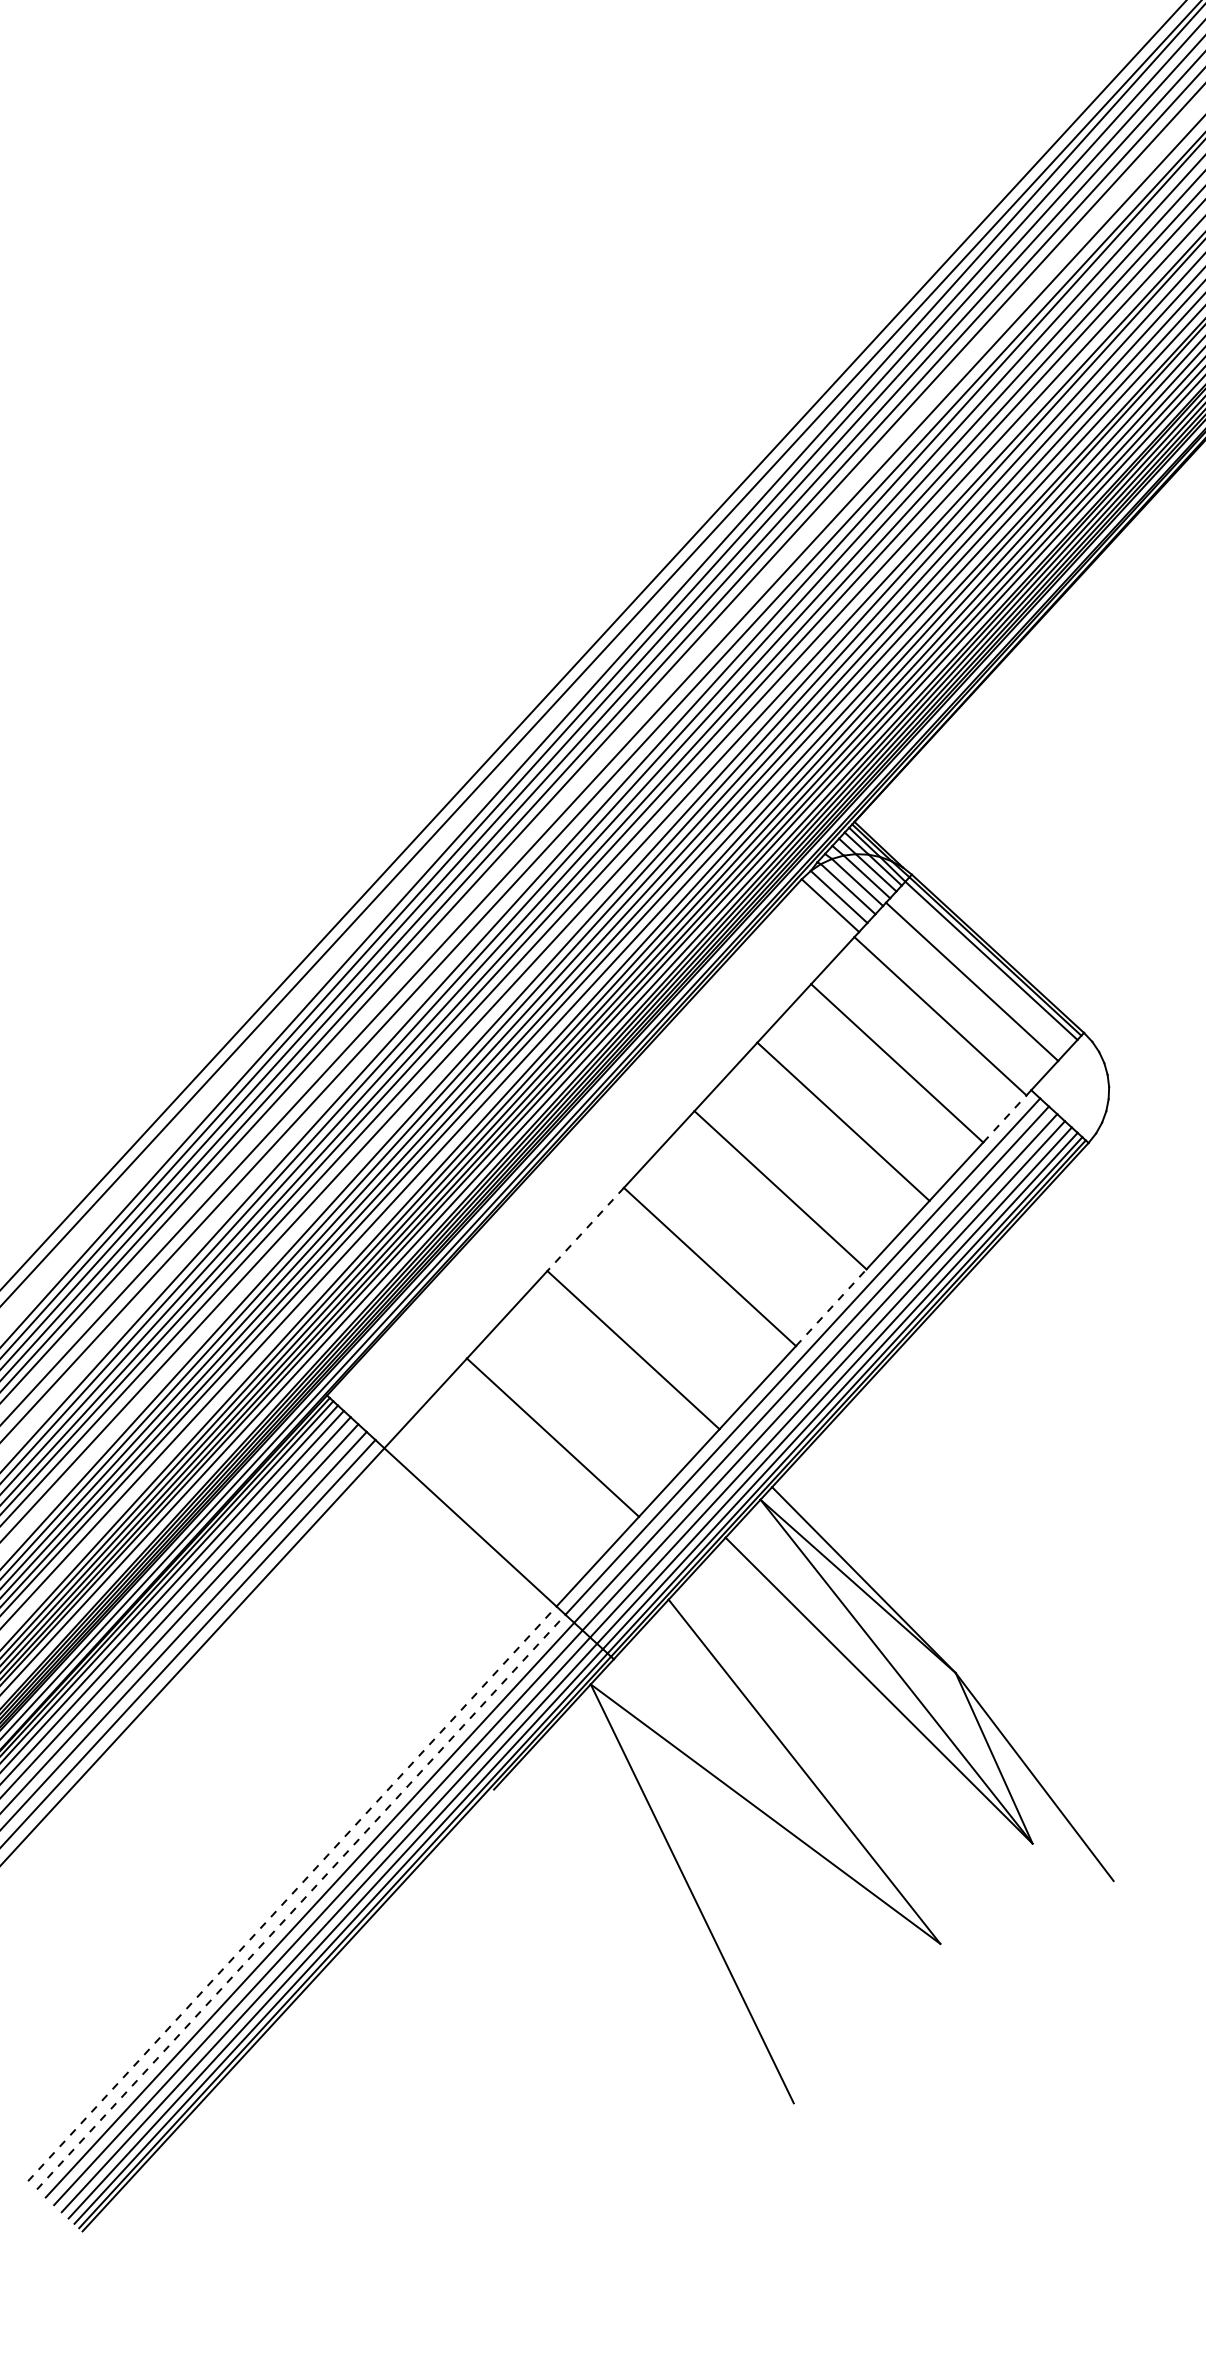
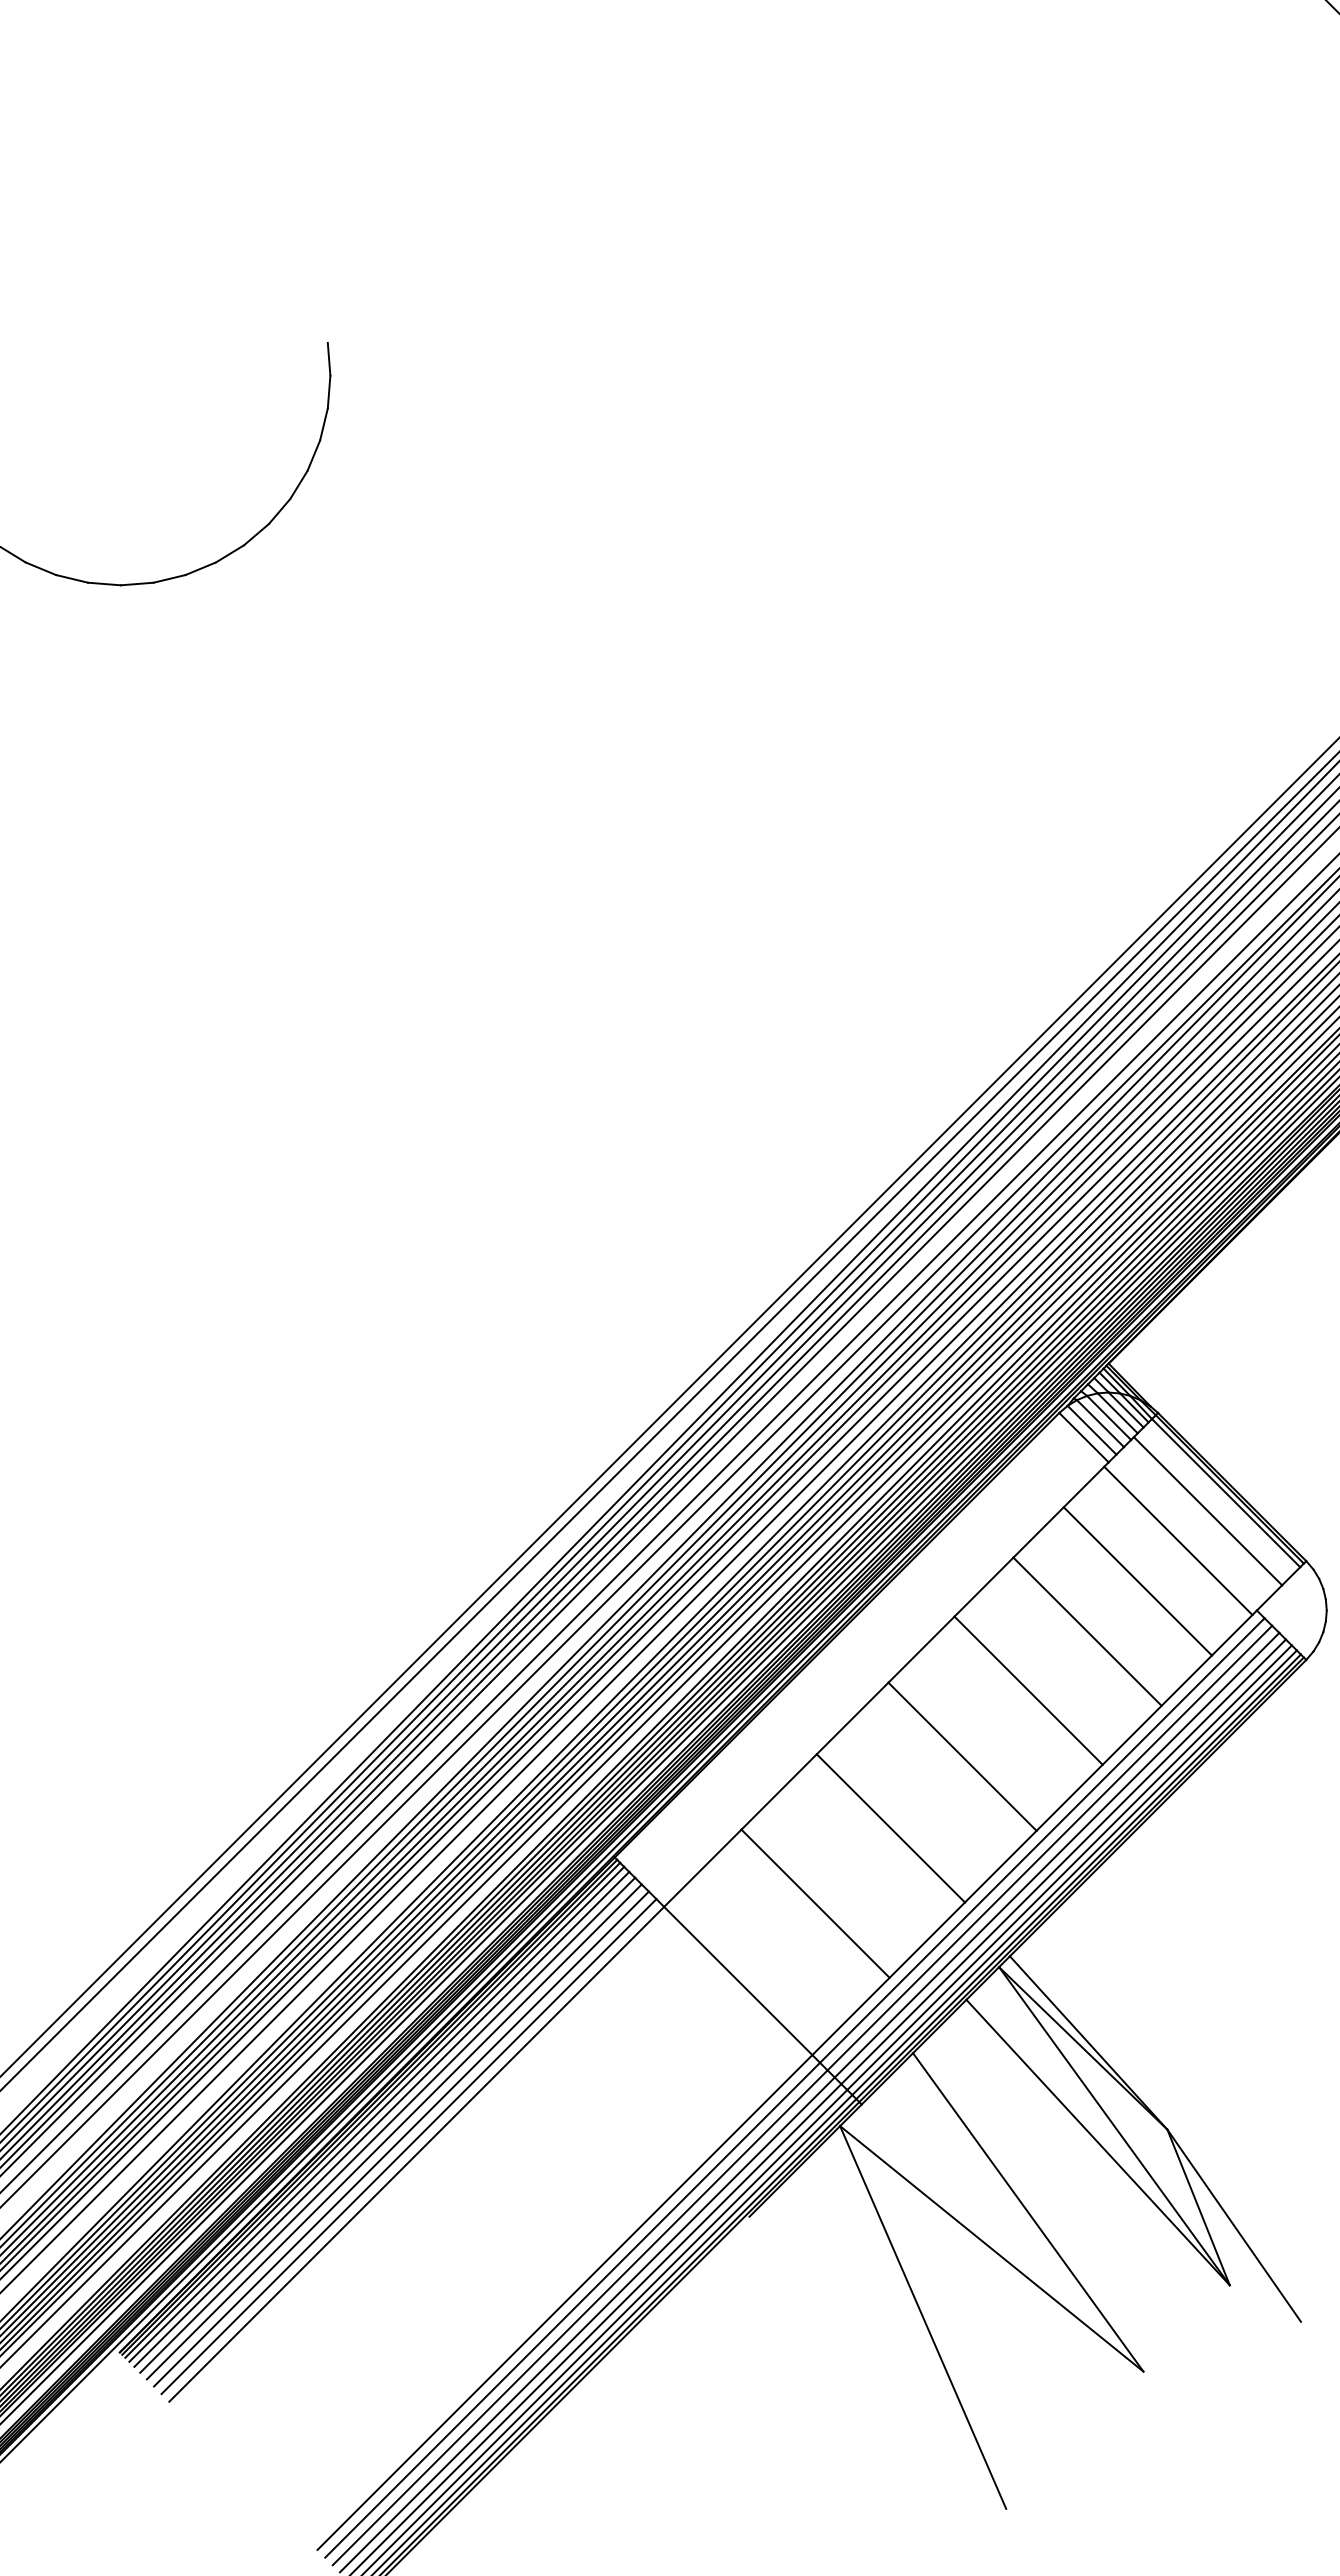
line: (1005, 1119) -> (1232, 1635), dashed -> solid
line: (585, 1229) -> (852, 1718), dashed -> solid
line: (831, 1307) -> (1069, 1797), dashed -> solid
line: (291, 1893) -> (564, 2302), dashed -> solid
line: (301, 1902) -> (572, 2310), dashed -> solid

